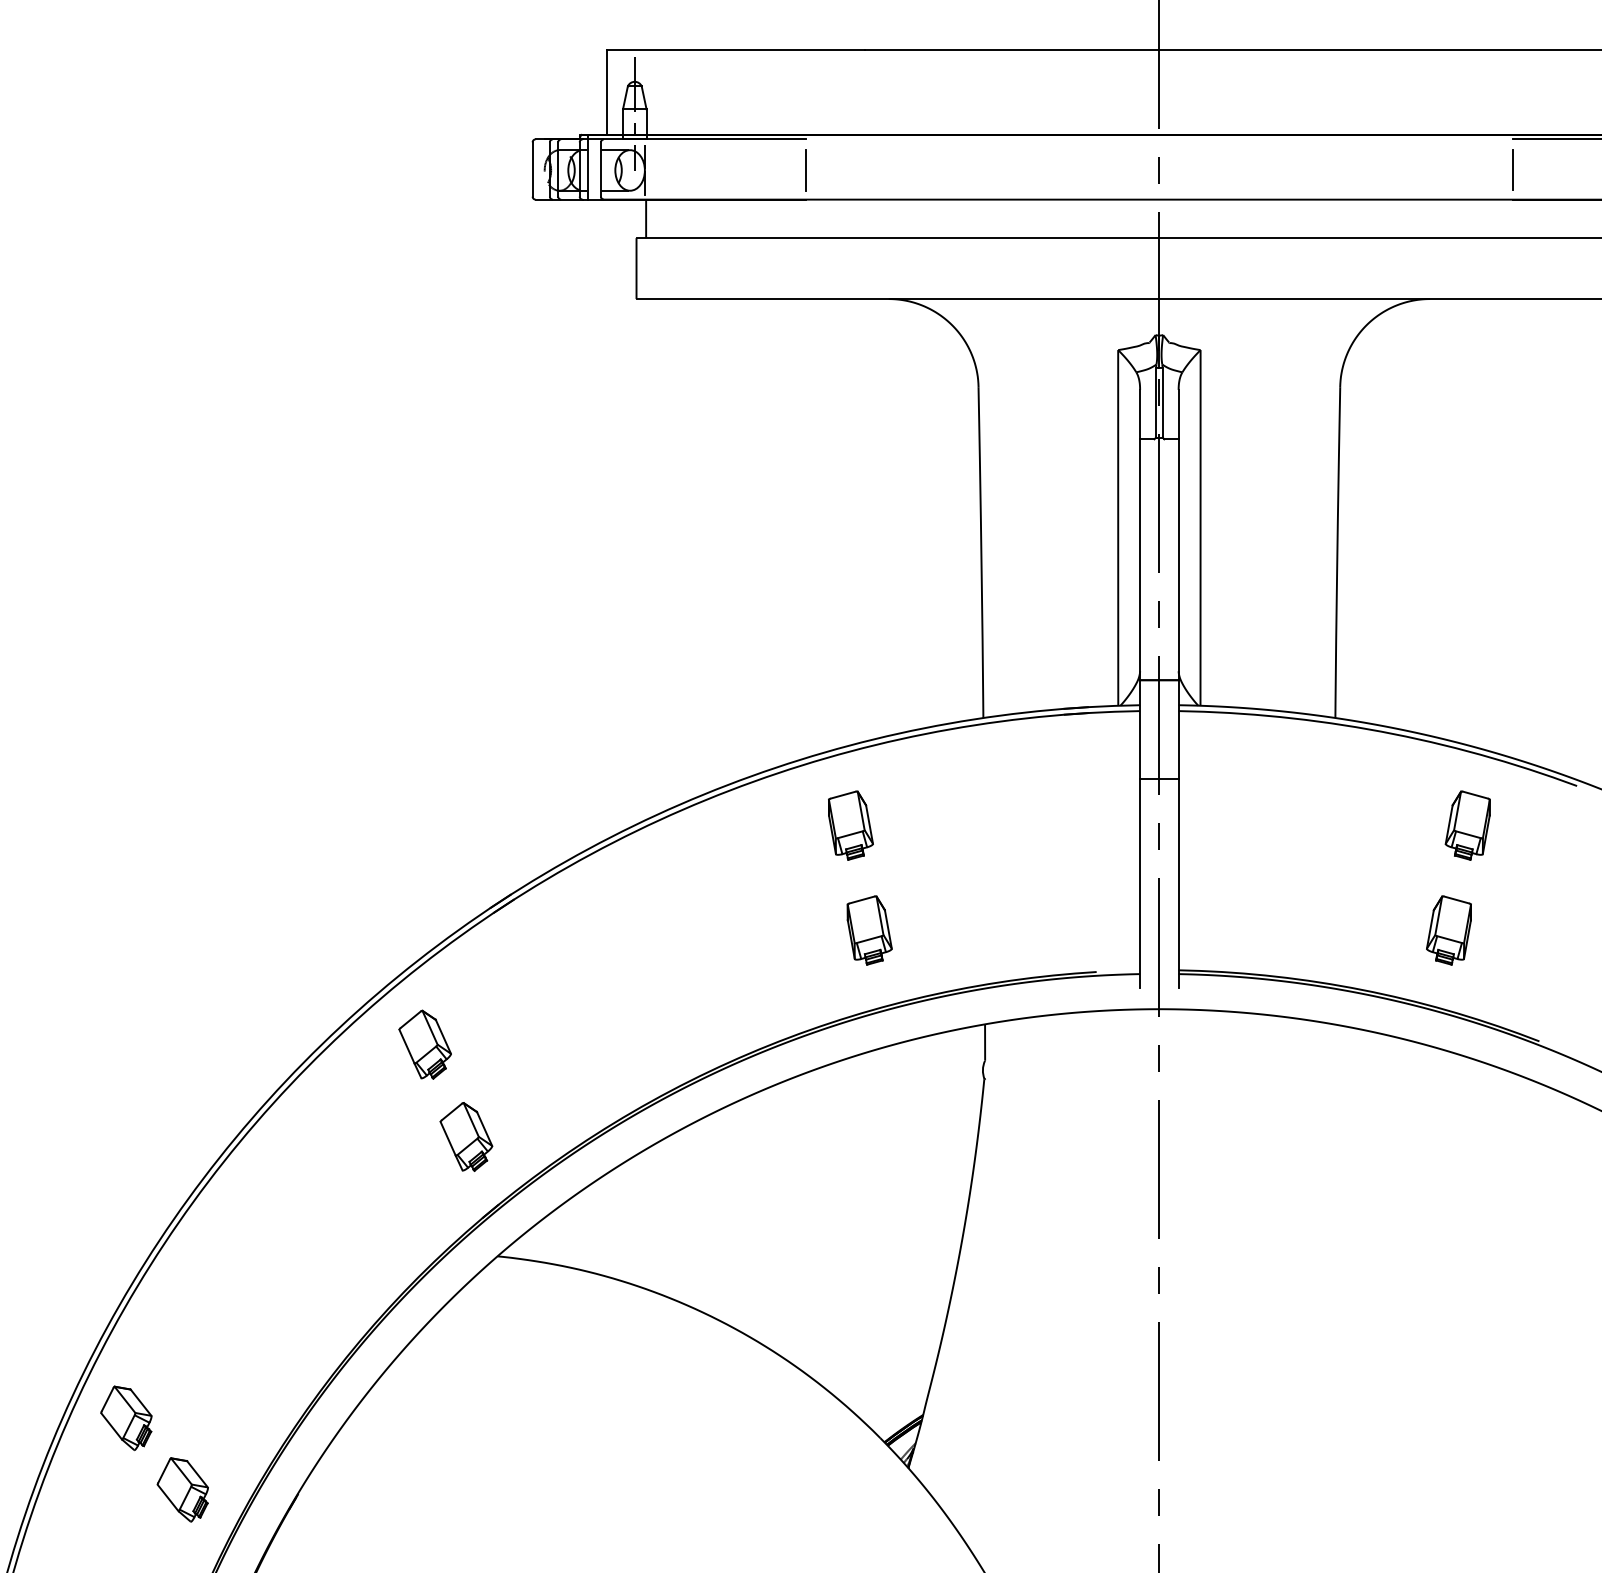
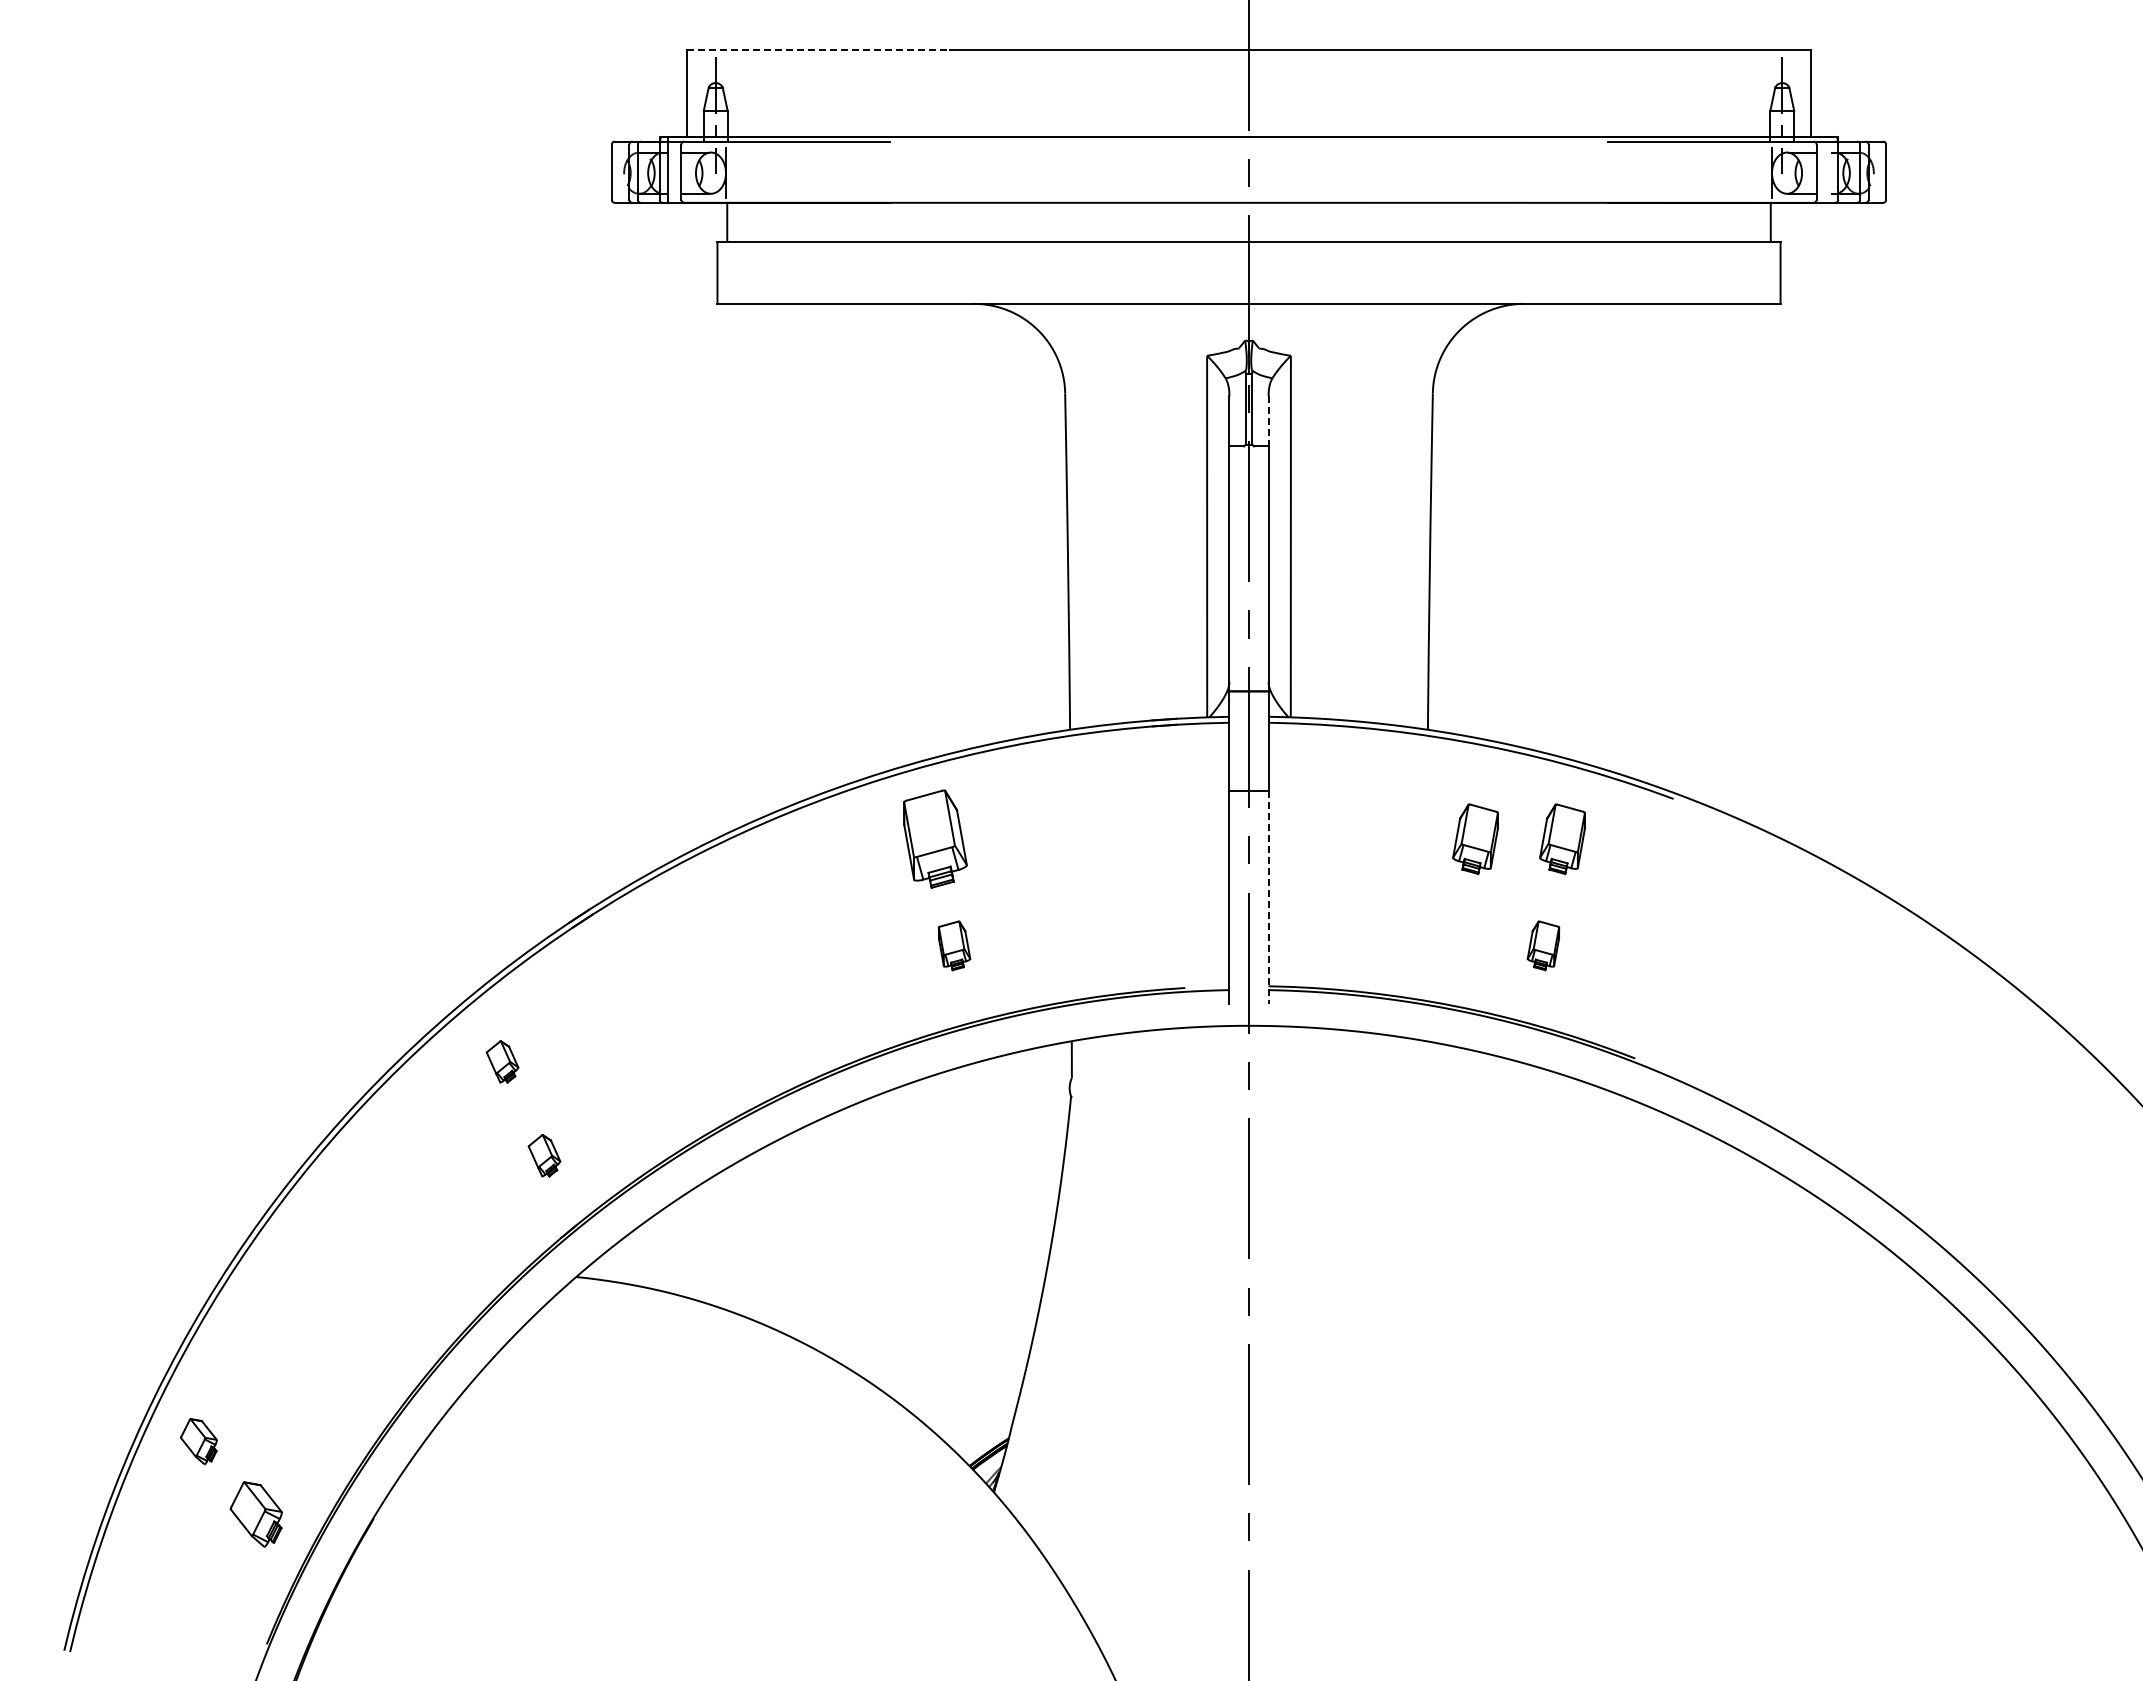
line: (735, 49) -> (818, 50), solid -> dashed
line: (1513, 169) -> (1608, 172), removed
line: (805, 170) -> (889, 173), removed
line: (1178, 414) -> (1268, 421), solid -> dashed
part: (850, 825) -> (935, 839), size x1.4
part: (1382, 825) -> (1475, 839), added
line: (1178, 883) -> (1268, 898), solid -> dashed
part: (869, 930) -> (954, 945), size x0.7
part: (1449, 930) -> (1543, 945), size x0.7
part: (425, 1044) -> (502, 1061), size x0.6
part: (466, 1136) -> (544, 1155), size x0.6
part: (125, 1418) -> (198, 1441), size x0.7

